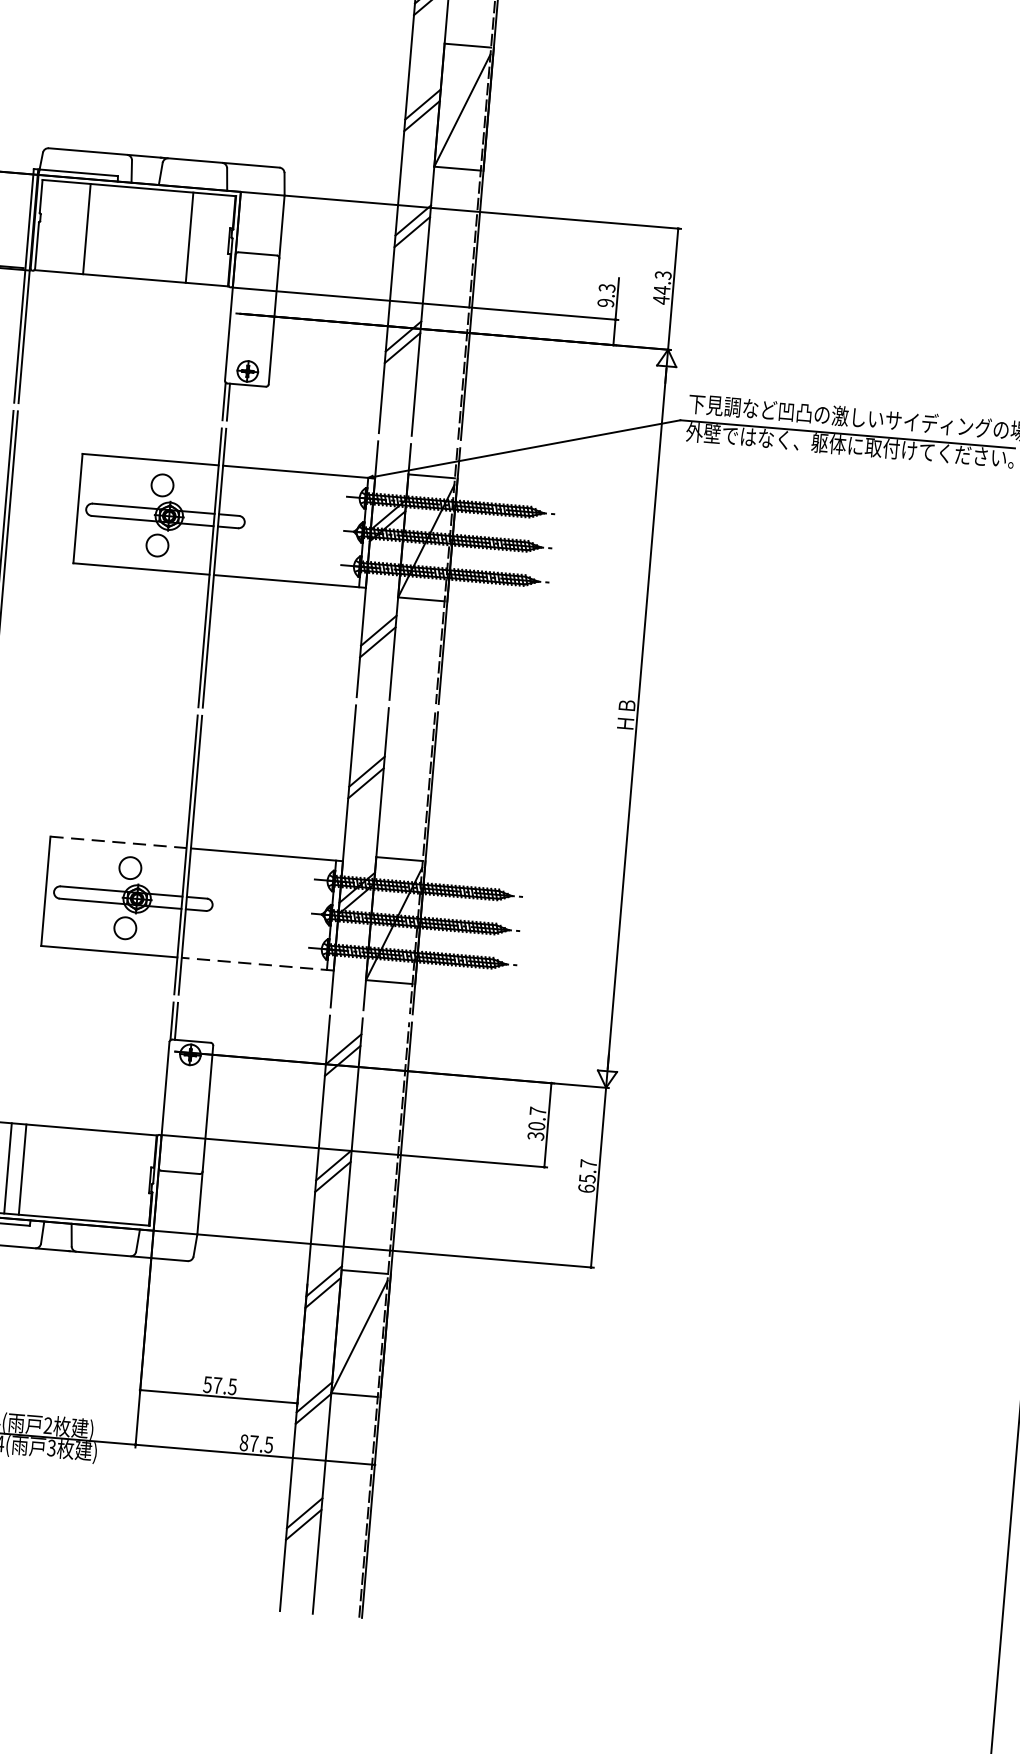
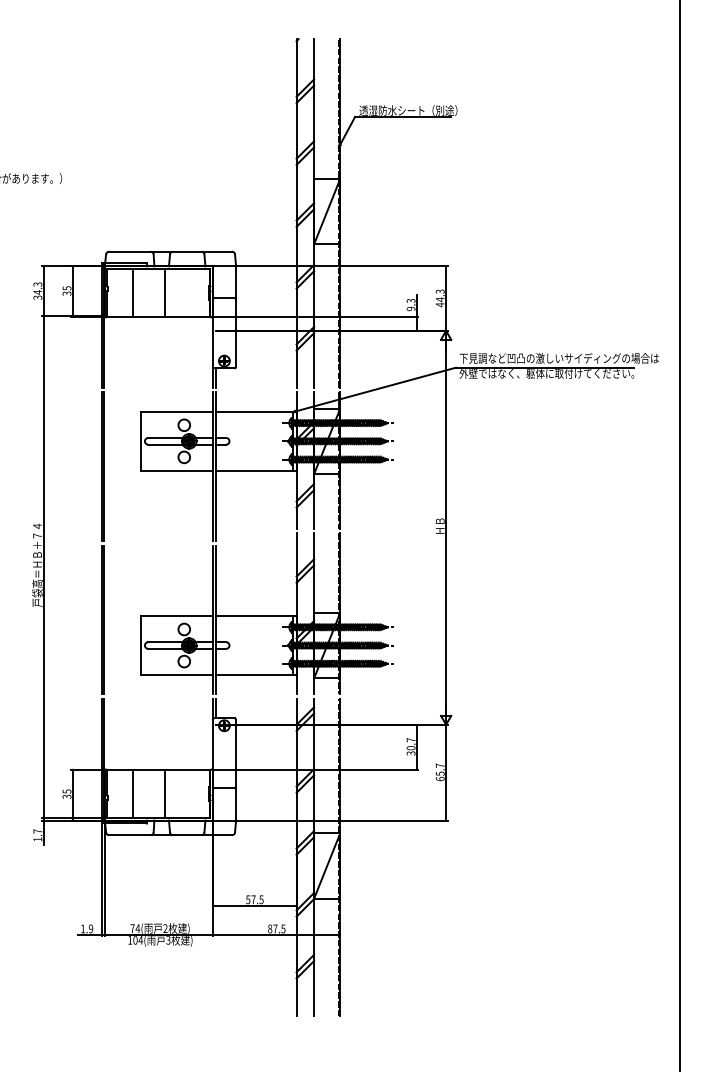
line: (189, 237) -> (164, 292), moved
line: (119, 842) -> (177, 616), dashed -> solid
line: (258, 963) -> (256, 674), dashed -> solid
line: (22, 1168) -> (164, 793), moved

